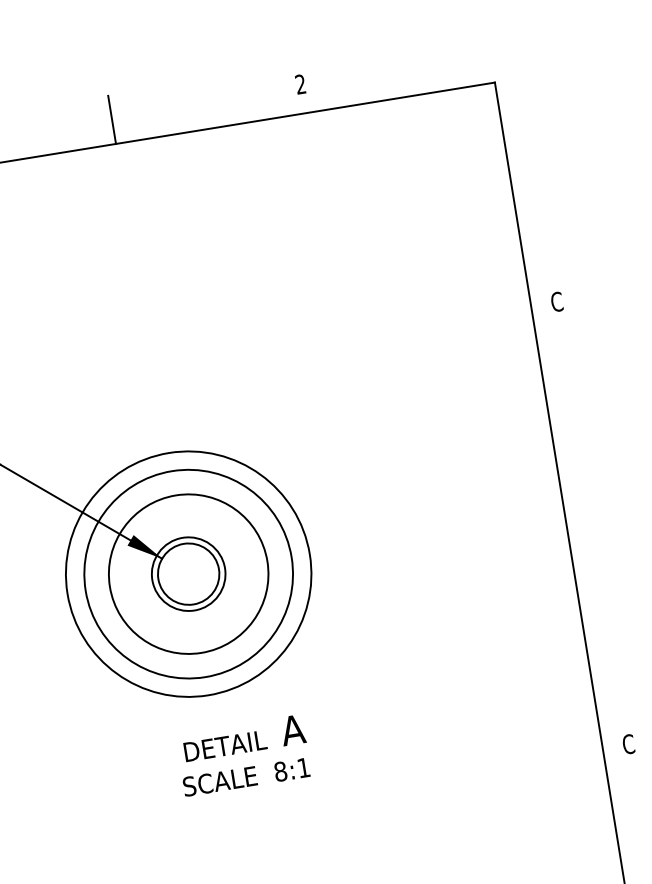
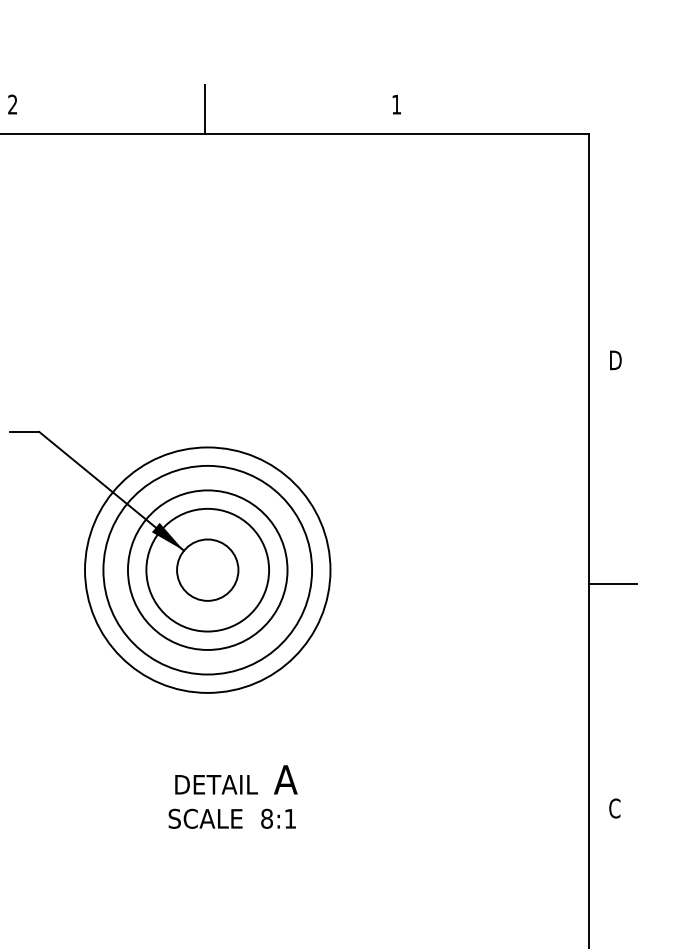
text: (300, 84) -> (396, 104), 2 -> 1
text: (557, 301) -> (615, 360), C -> D
line: (590, 523) -> (612, 584), added
circle: (188, 573) -> (207, 569), size x1.67
text: (243, 755) -> (232, 796), moved

